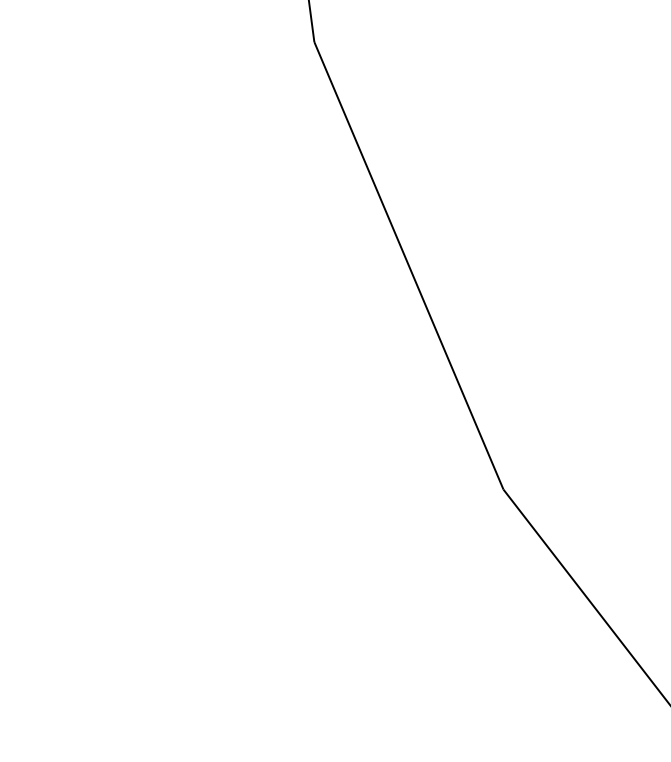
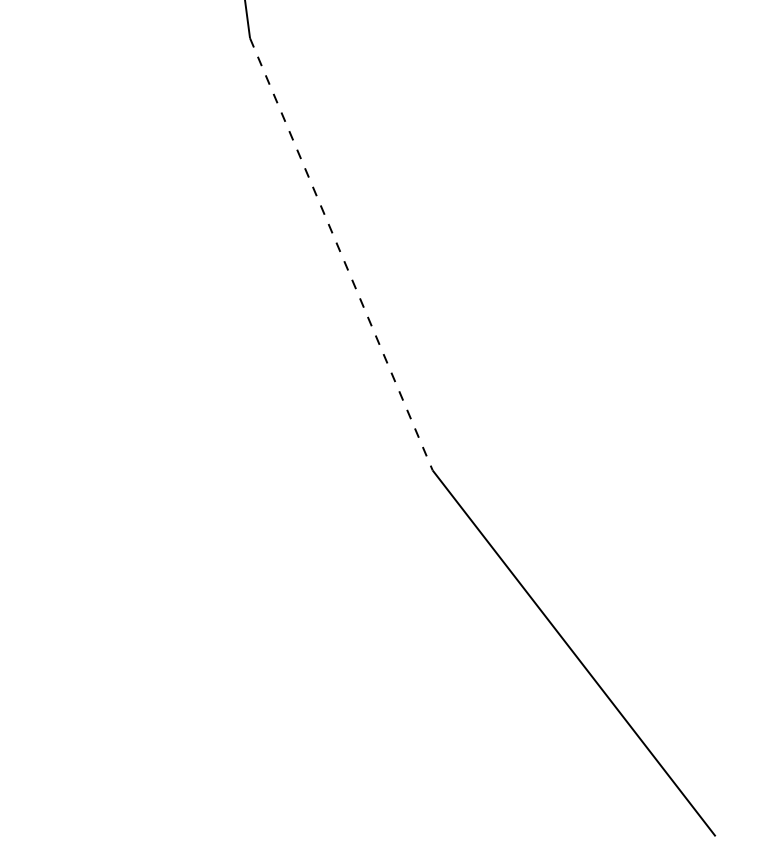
line: (409, 265) -> (341, 254), solid -> dashed

